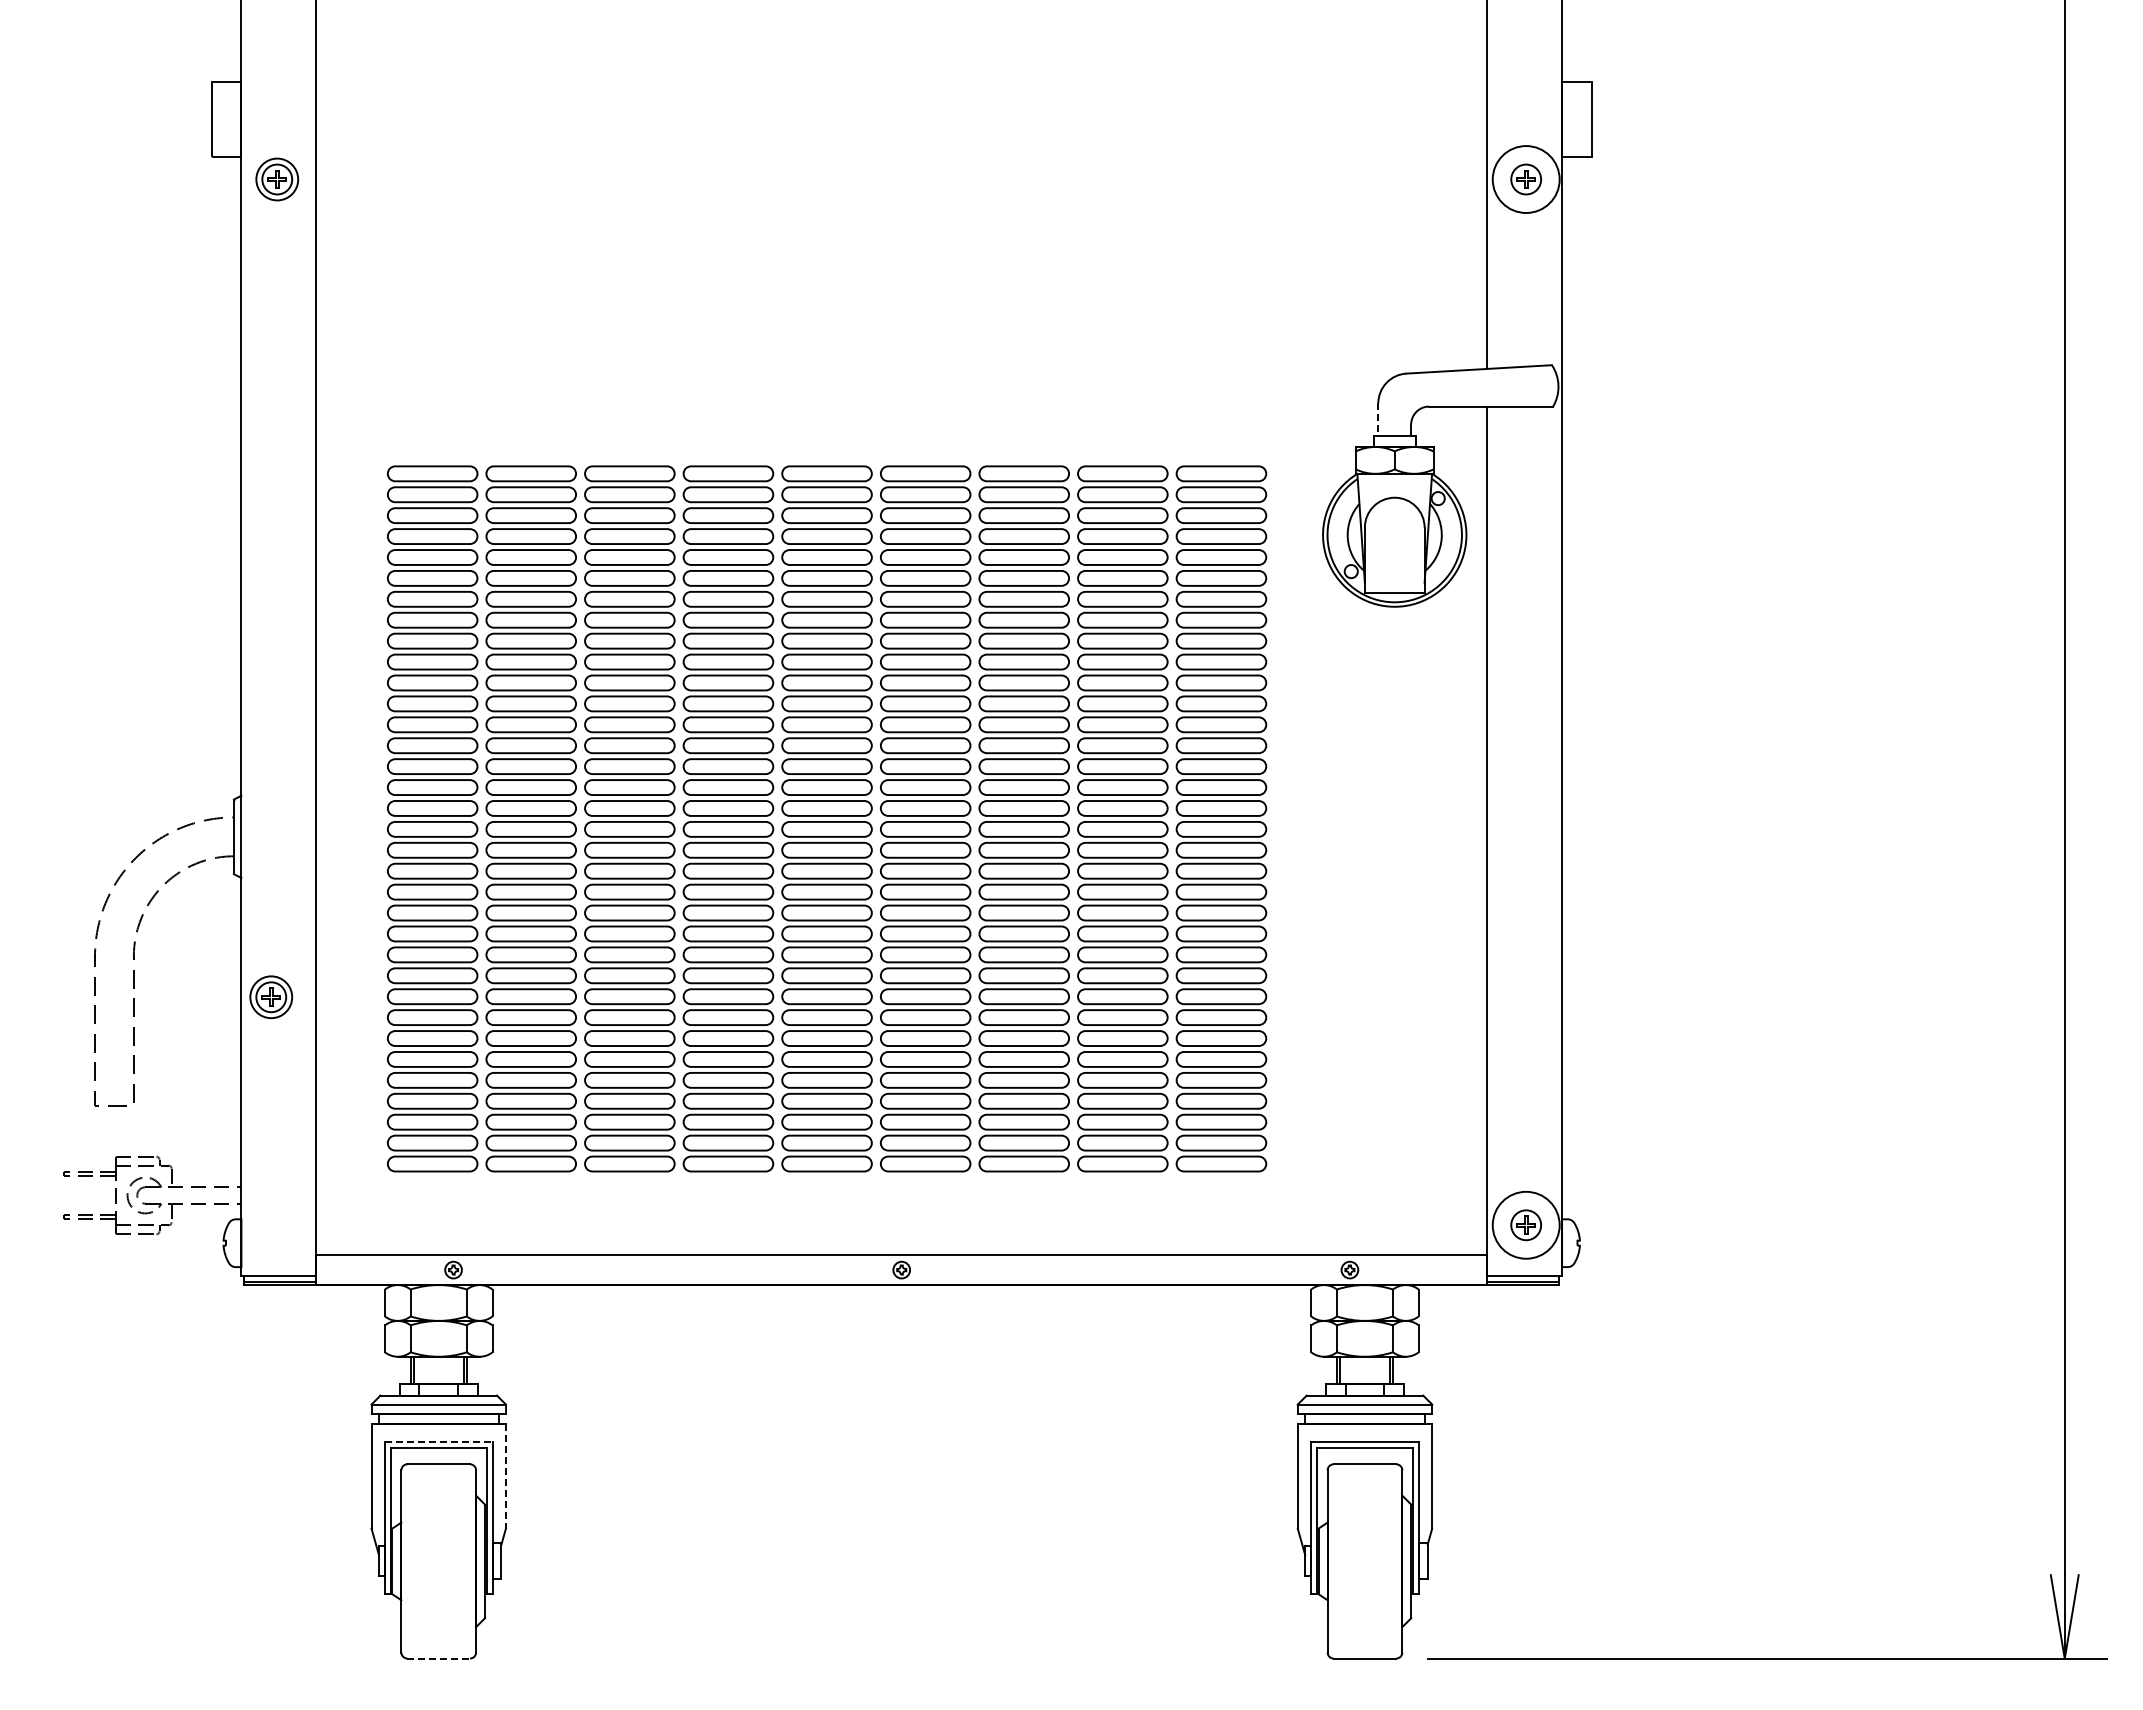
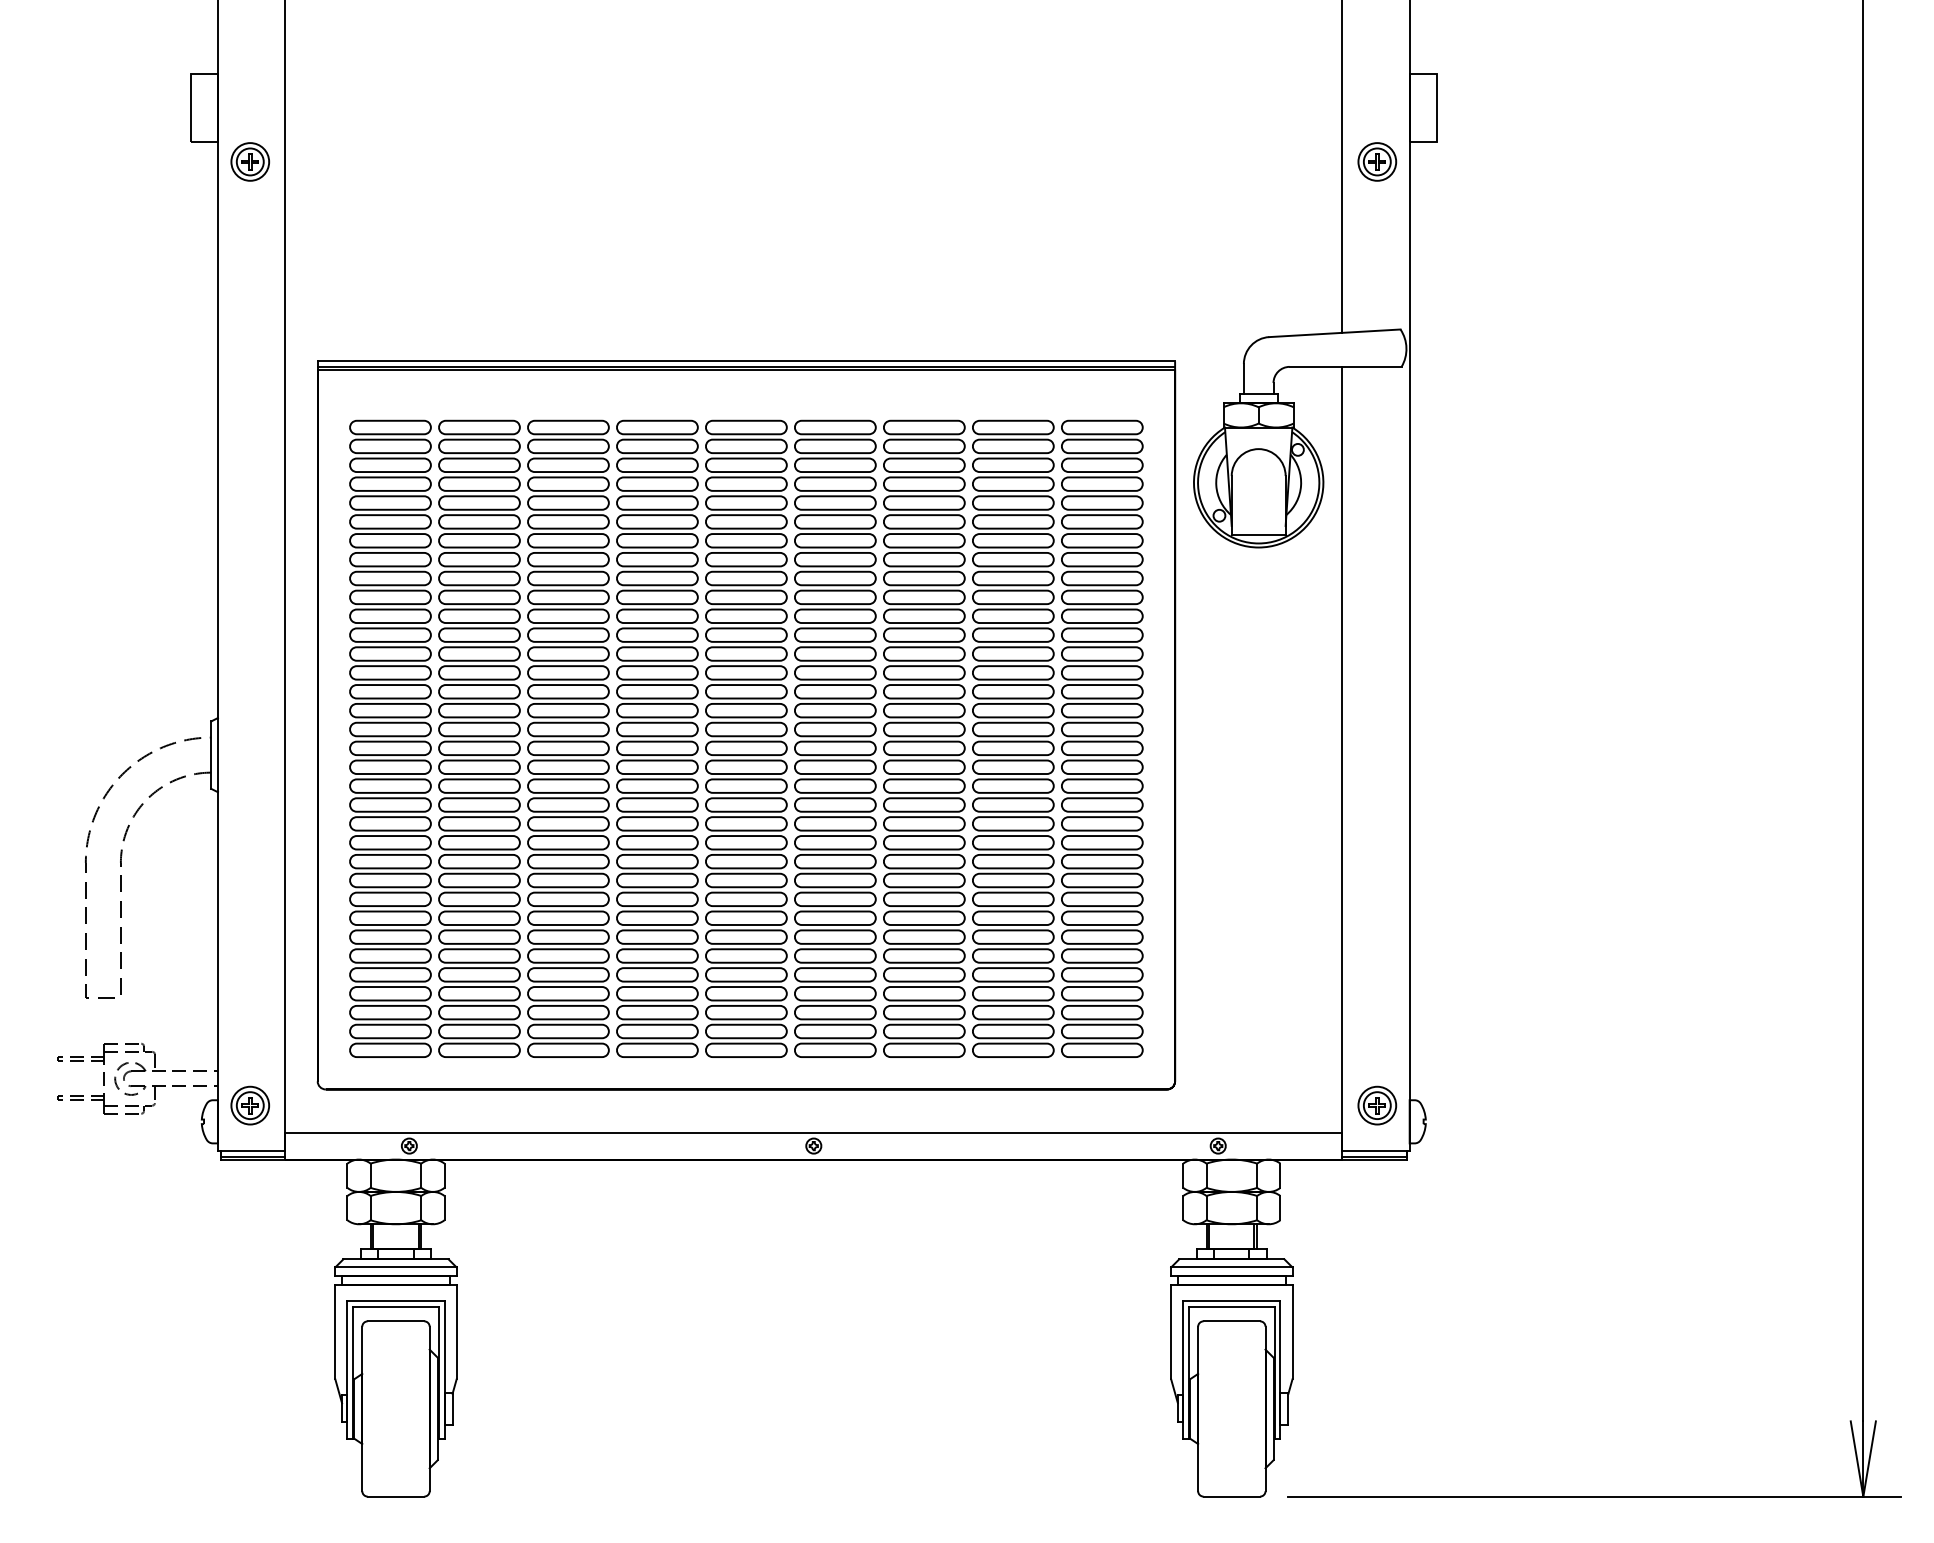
circle: (1526, 179) -> (1377, 161), size x0.62
line: (1378, 419) -> (1244, 378), dashed -> solid
part: (827, 804) -> (746, 725), added
part: (271, 997) -> (250, 1105), moved
circle: (1526, 1225) -> (1377, 1105), size x0.62
line: (438, 1441) -> (395, 1300), dashed -> solid
line: (505, 1476) -> (456, 1332), dashed -> solid
line: (439, 1658) -> (396, 1496), dashed -> solid

